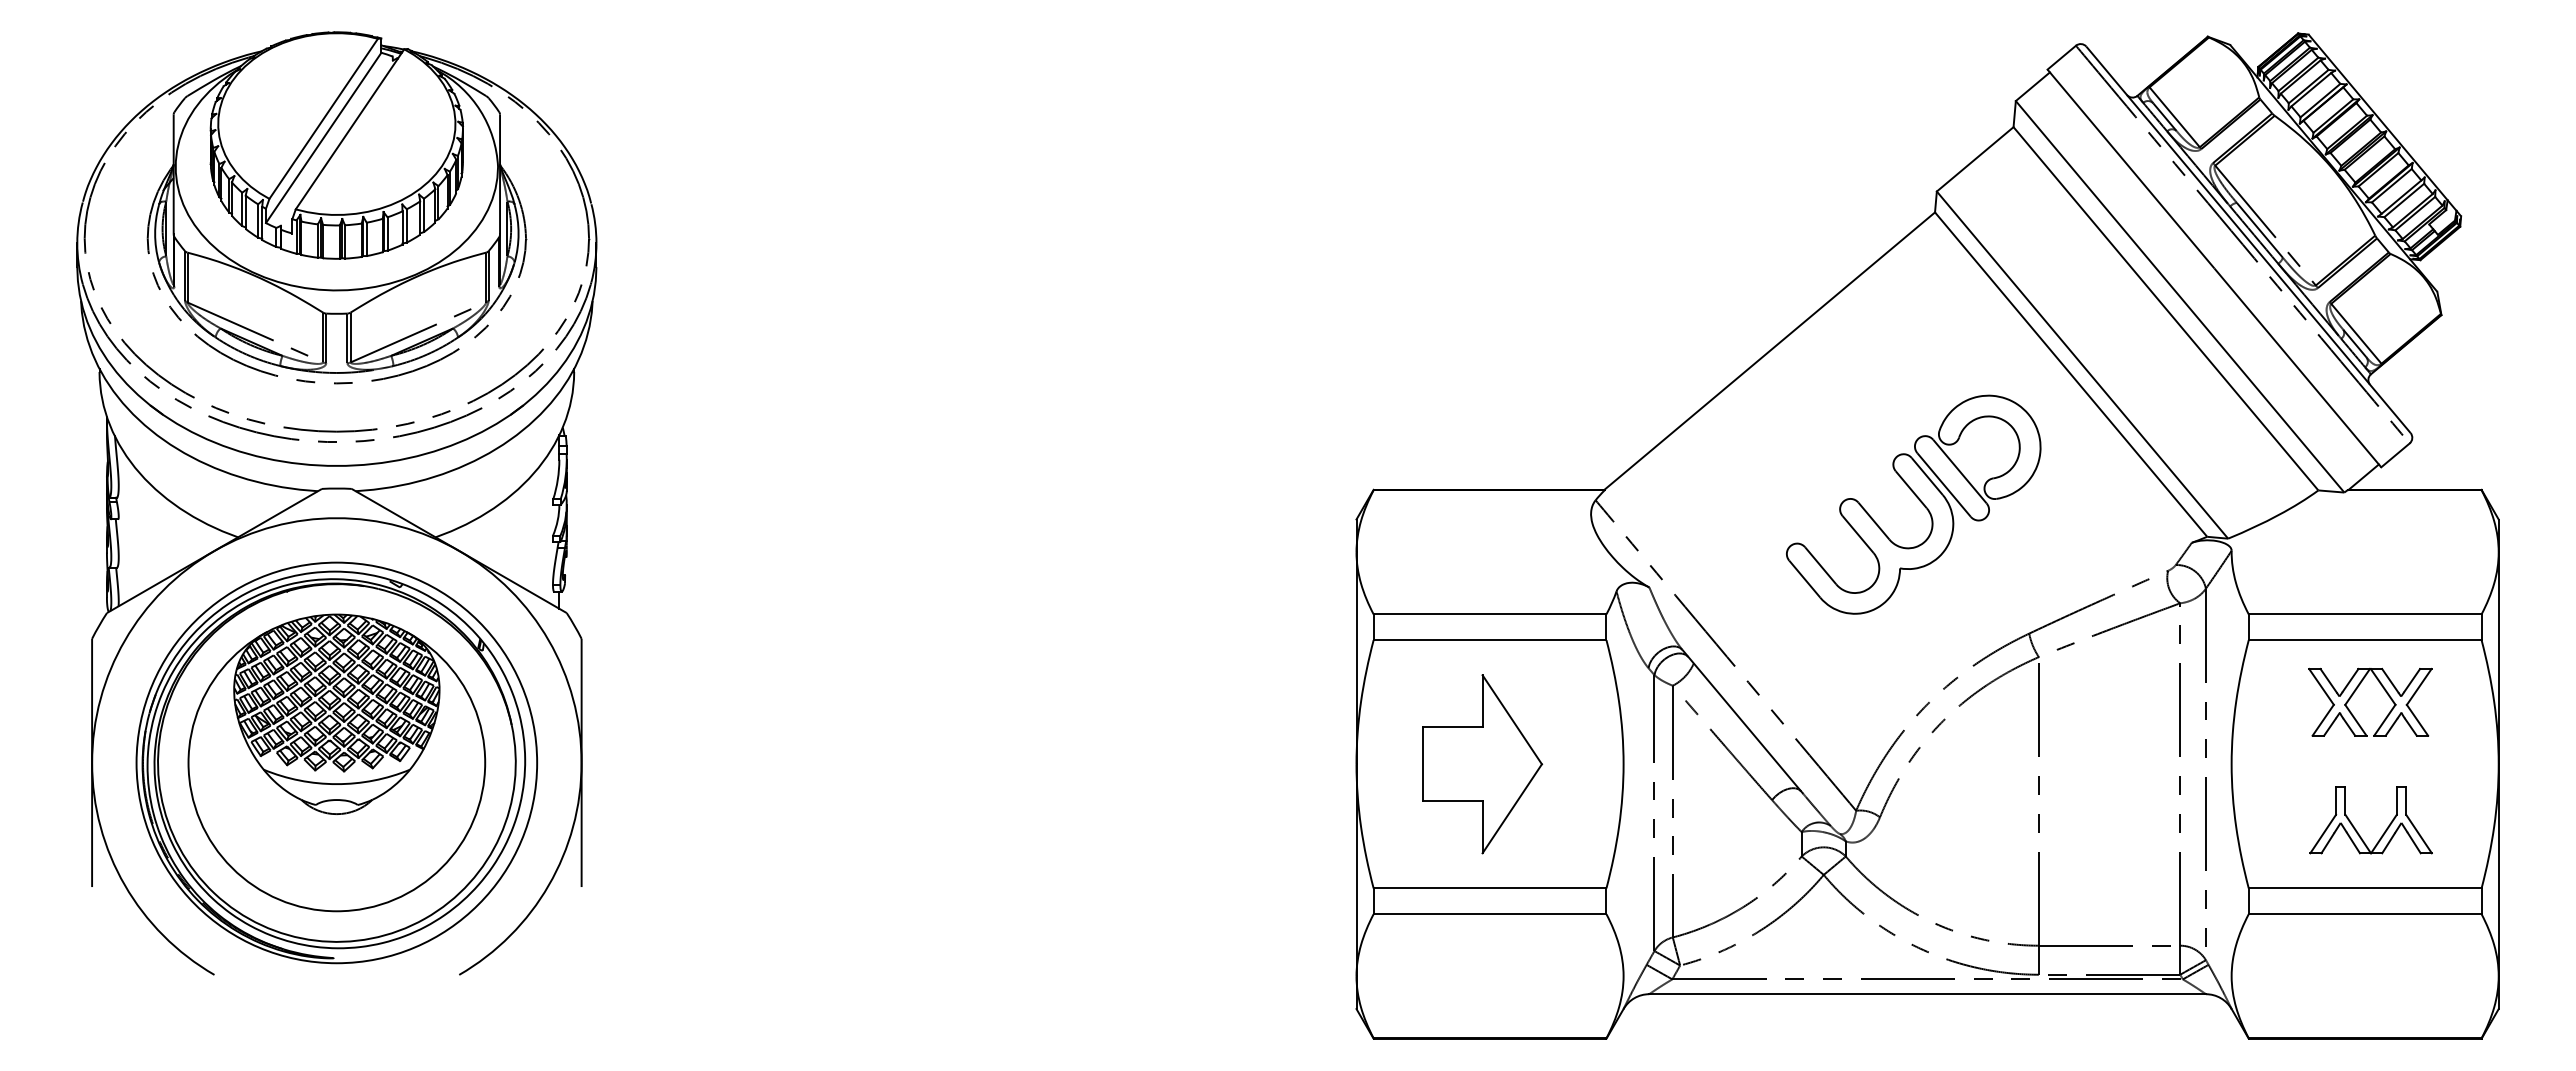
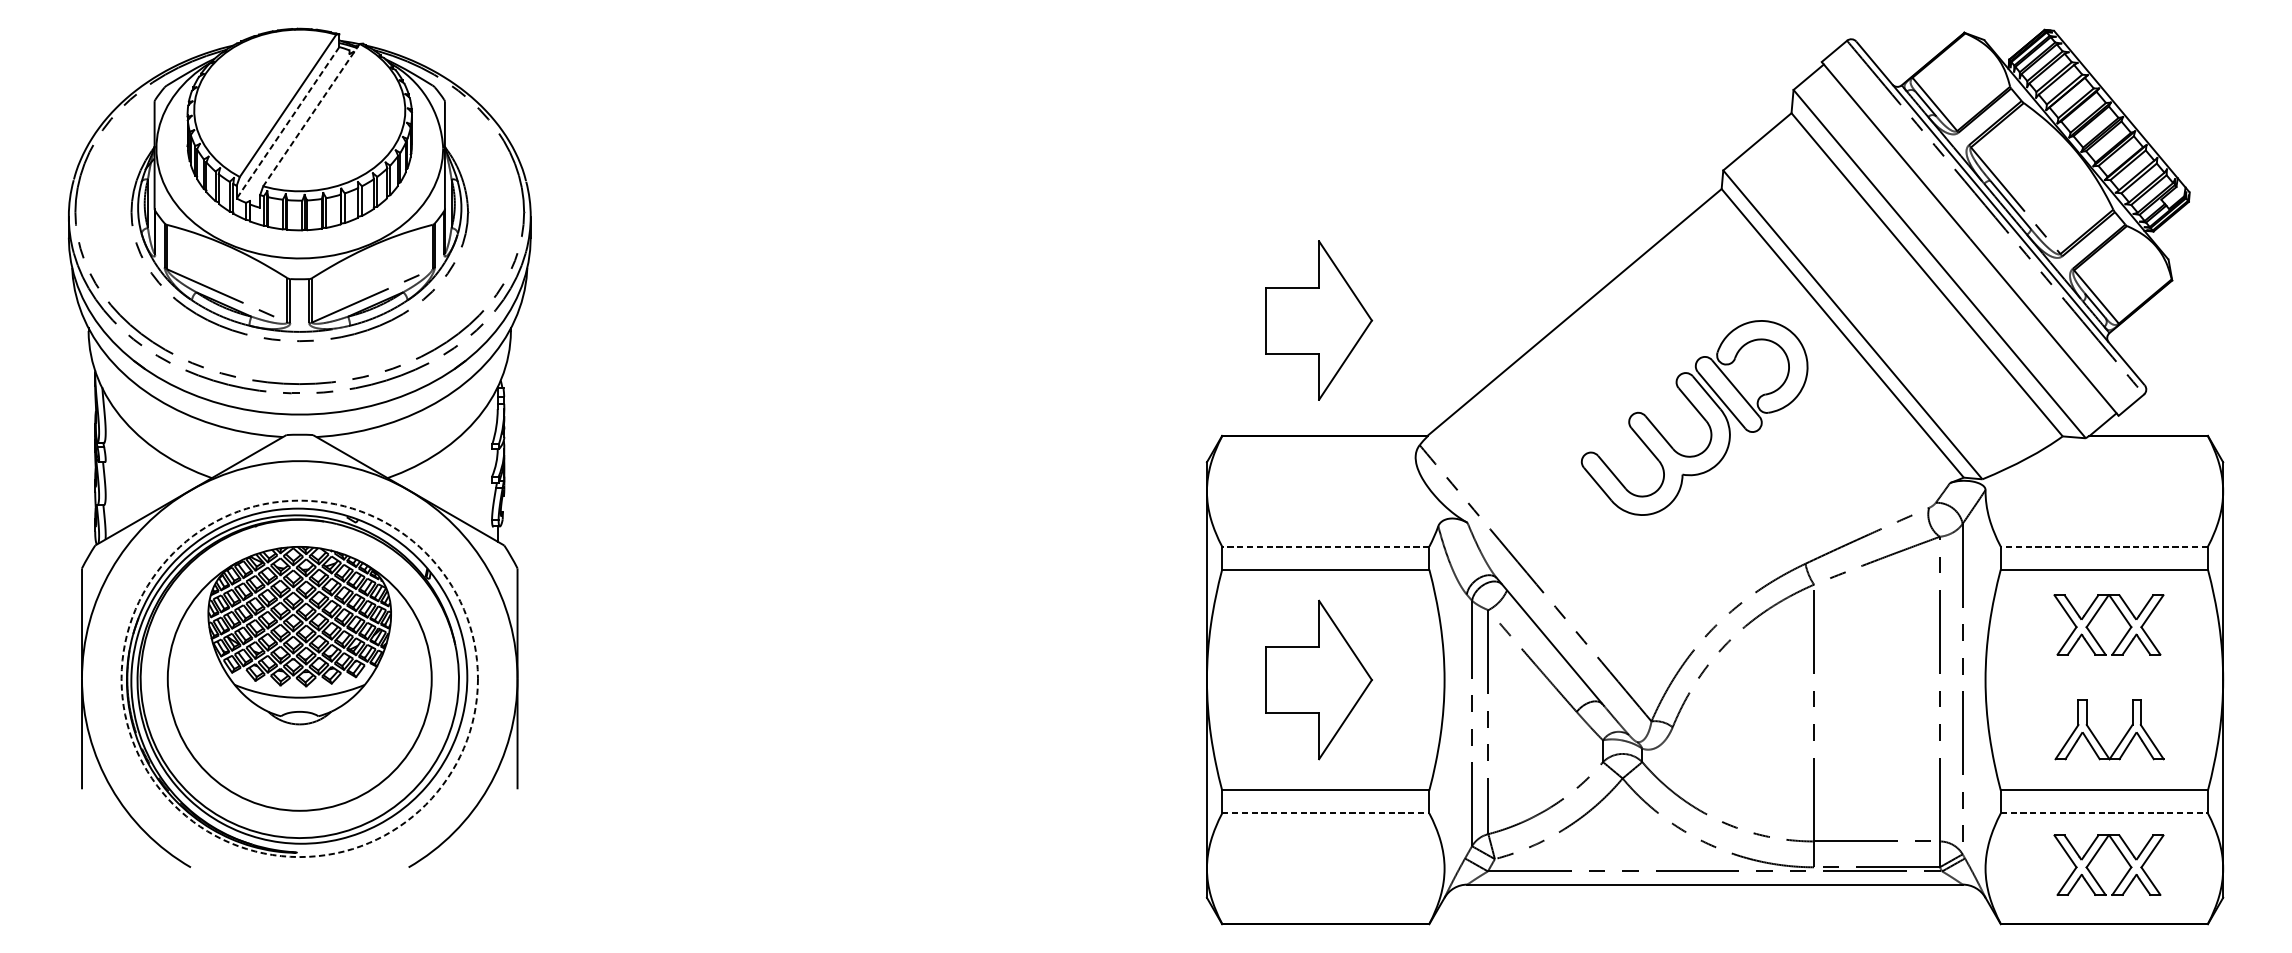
line: (350, 129) -> (311, 115), solid -> dashed
line: (323, 137) -> (287, 122), solid -> dashed
part: (1482, 360) -> (1319, 320), added
part: (1919, 501) -> (1699, 415), moved
line: (1489, 614) -> (1325, 546), solid -> dashed
line: (2364, 614) -> (2103, 546), solid -> dashed
circle: (336, 762) -> (299, 678), solid -> dashed
line: (1490, 914) -> (1326, 813), solid -> dashed
line: (2365, 914) -> (2104, 813), solid -> dashed
part: (2385, 962) -> (2122, 856), added

